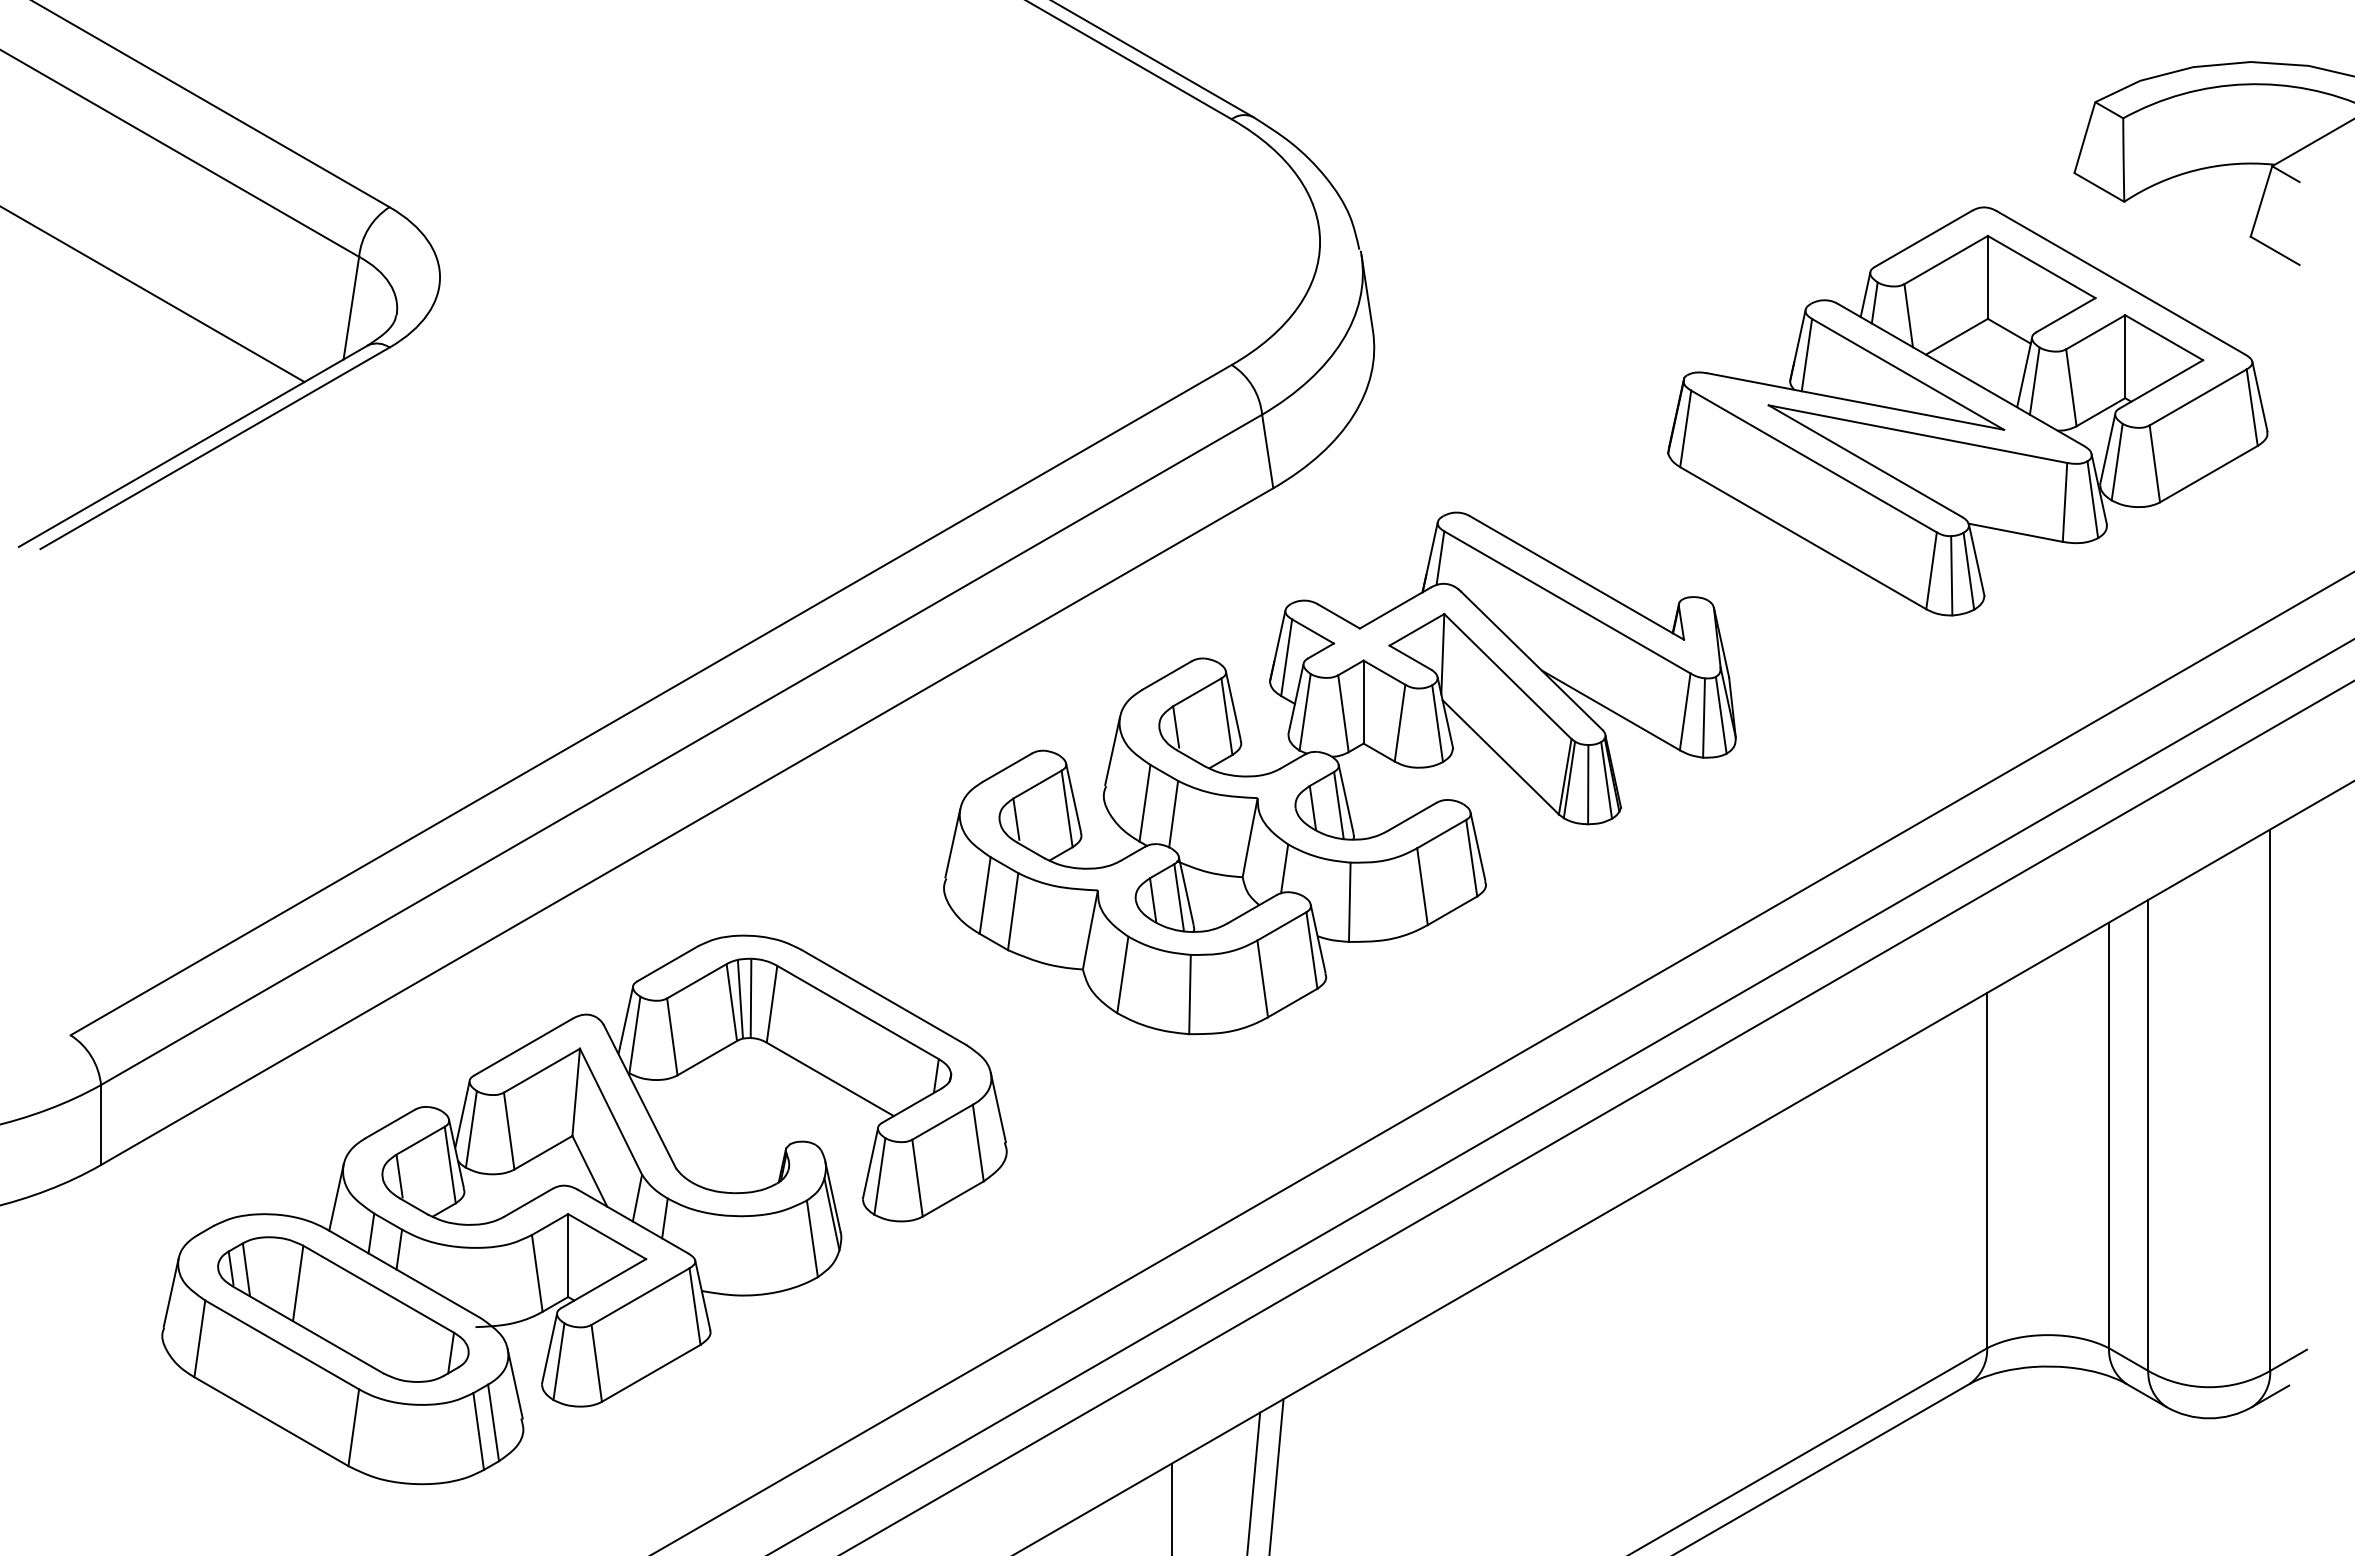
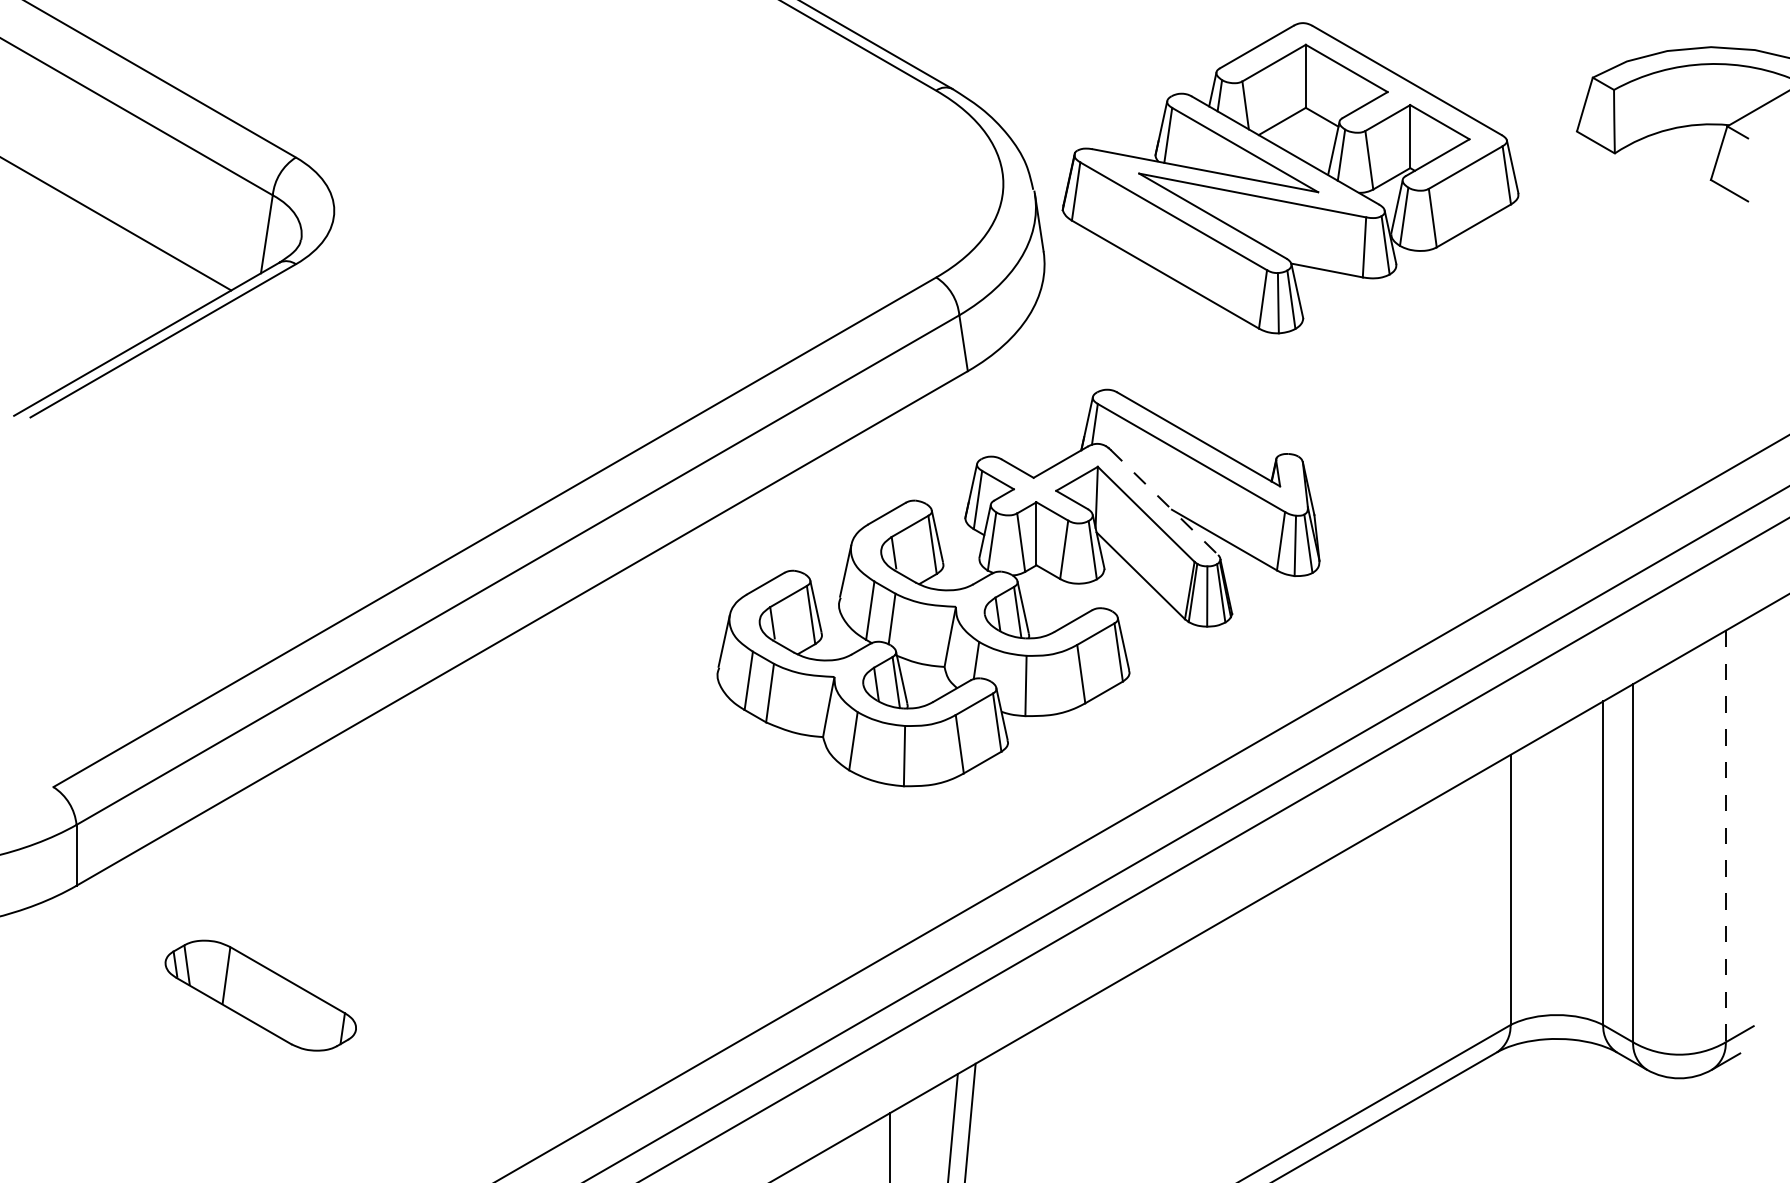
part: (1967, 411) -> (1290, 178), moved
line: (1531, 660) -> (1164, 502), solid -> dashed
line: (2270, 1100) -> (1726, 836), solid -> dashed
part: (584, 1209) -> (444, 919), removed

